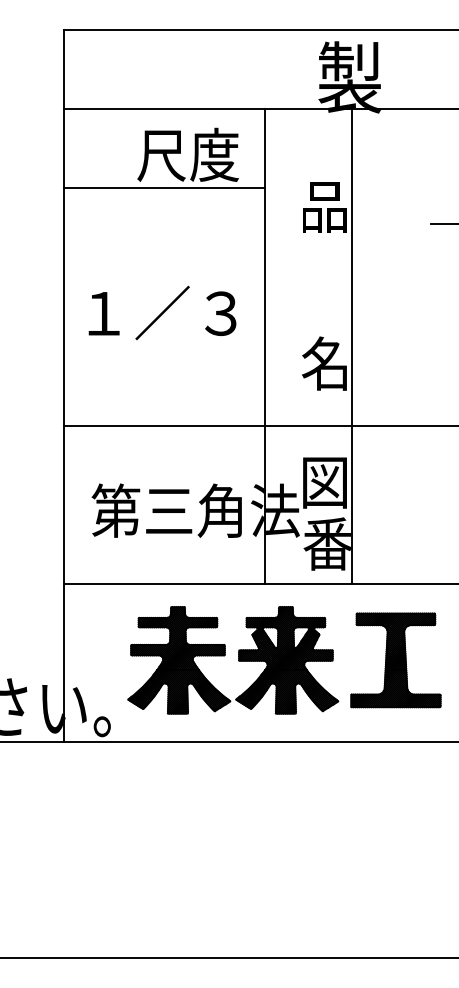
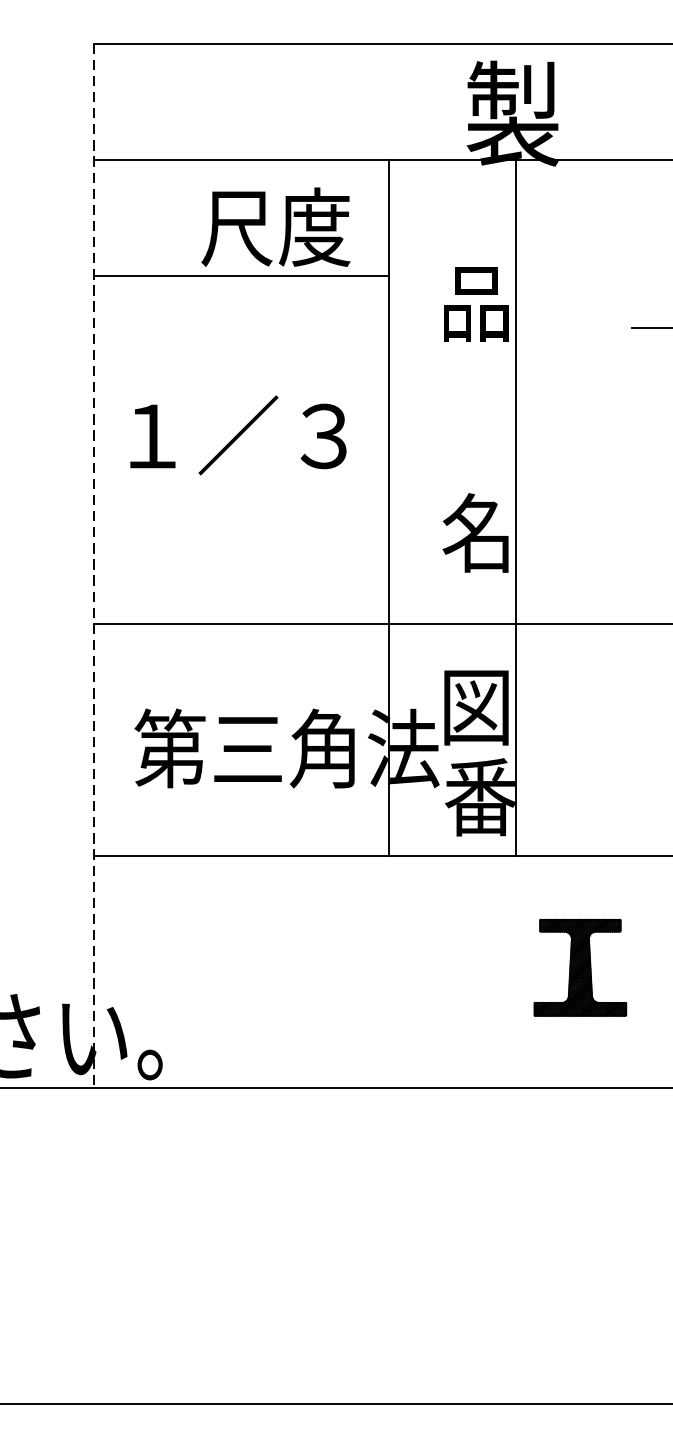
text: (162, 312) -> (238, 434), moved
line: (63, 386) -> (93, 566), solid -> dashed
part: (233, 660) -> (342, 967), removed
part: (395, 660) -> (579, 967), size x0.7

